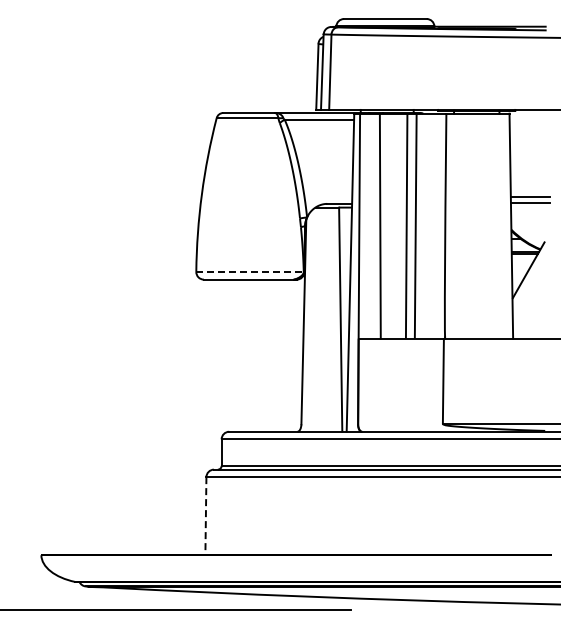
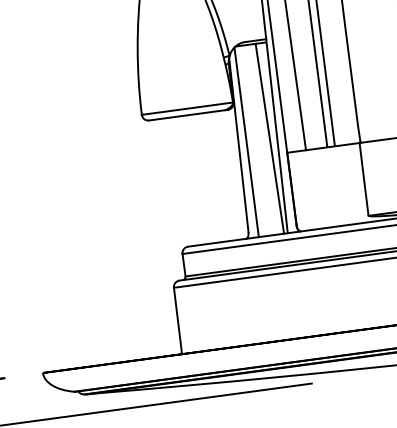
line: (250, 271) -> (187, 108), dashed -> solid
line: (313, 319) -> (246, 141), added
line: (205, 516) -> (177, 321), dashed -> solid

